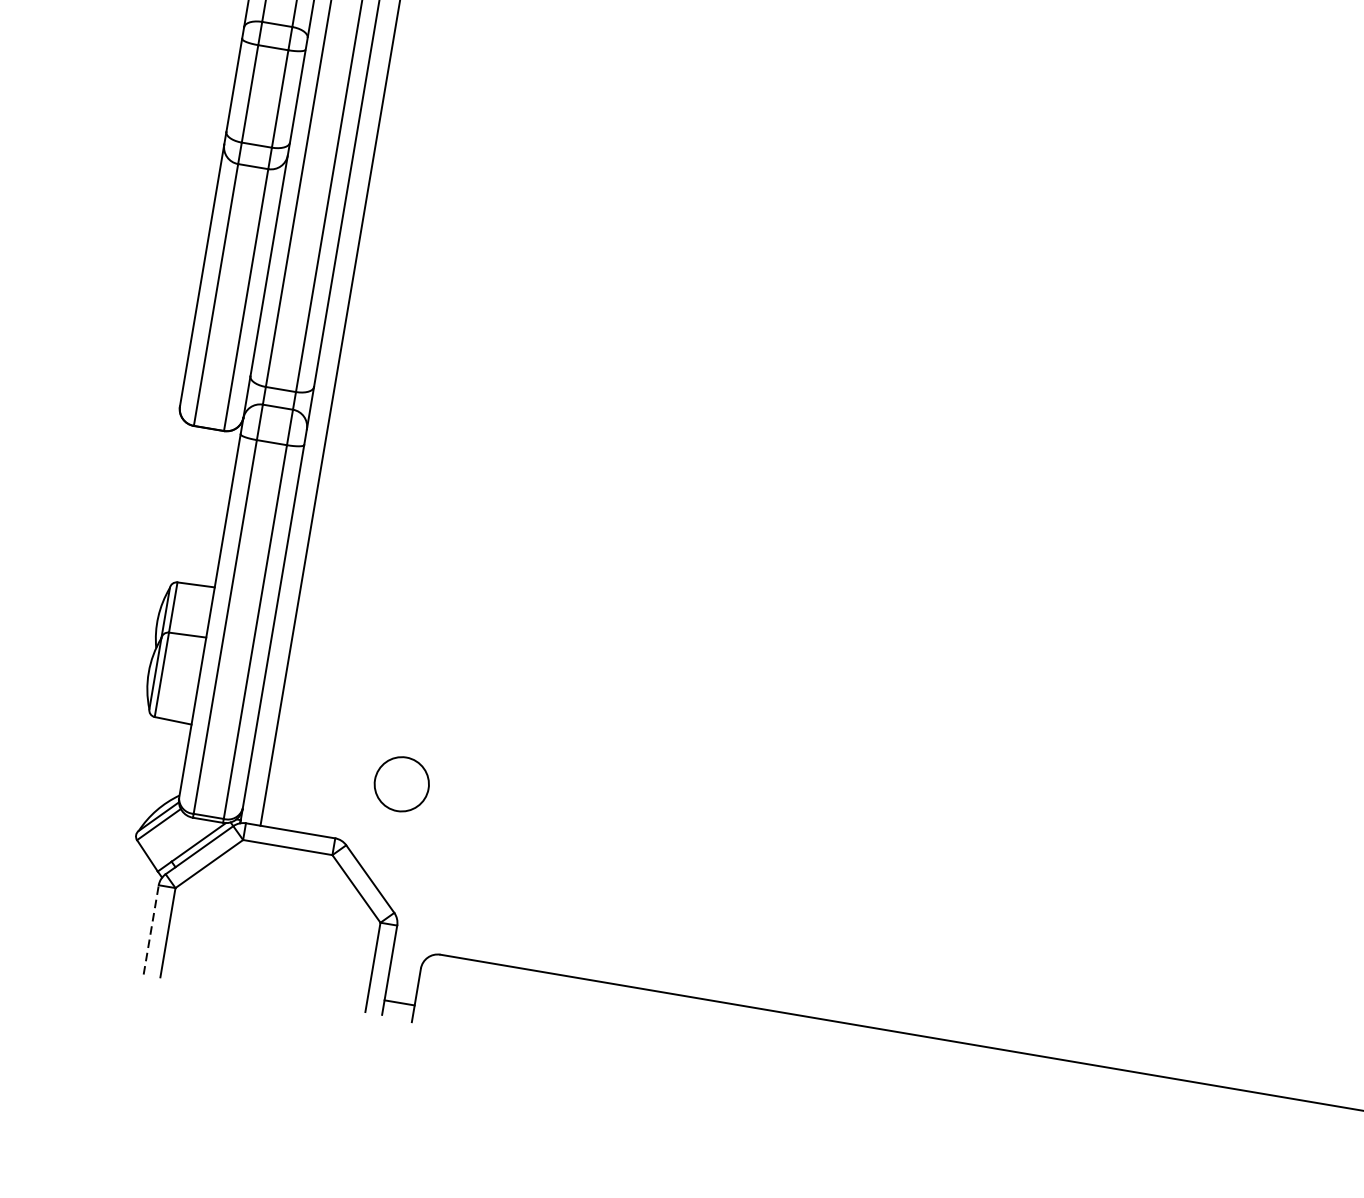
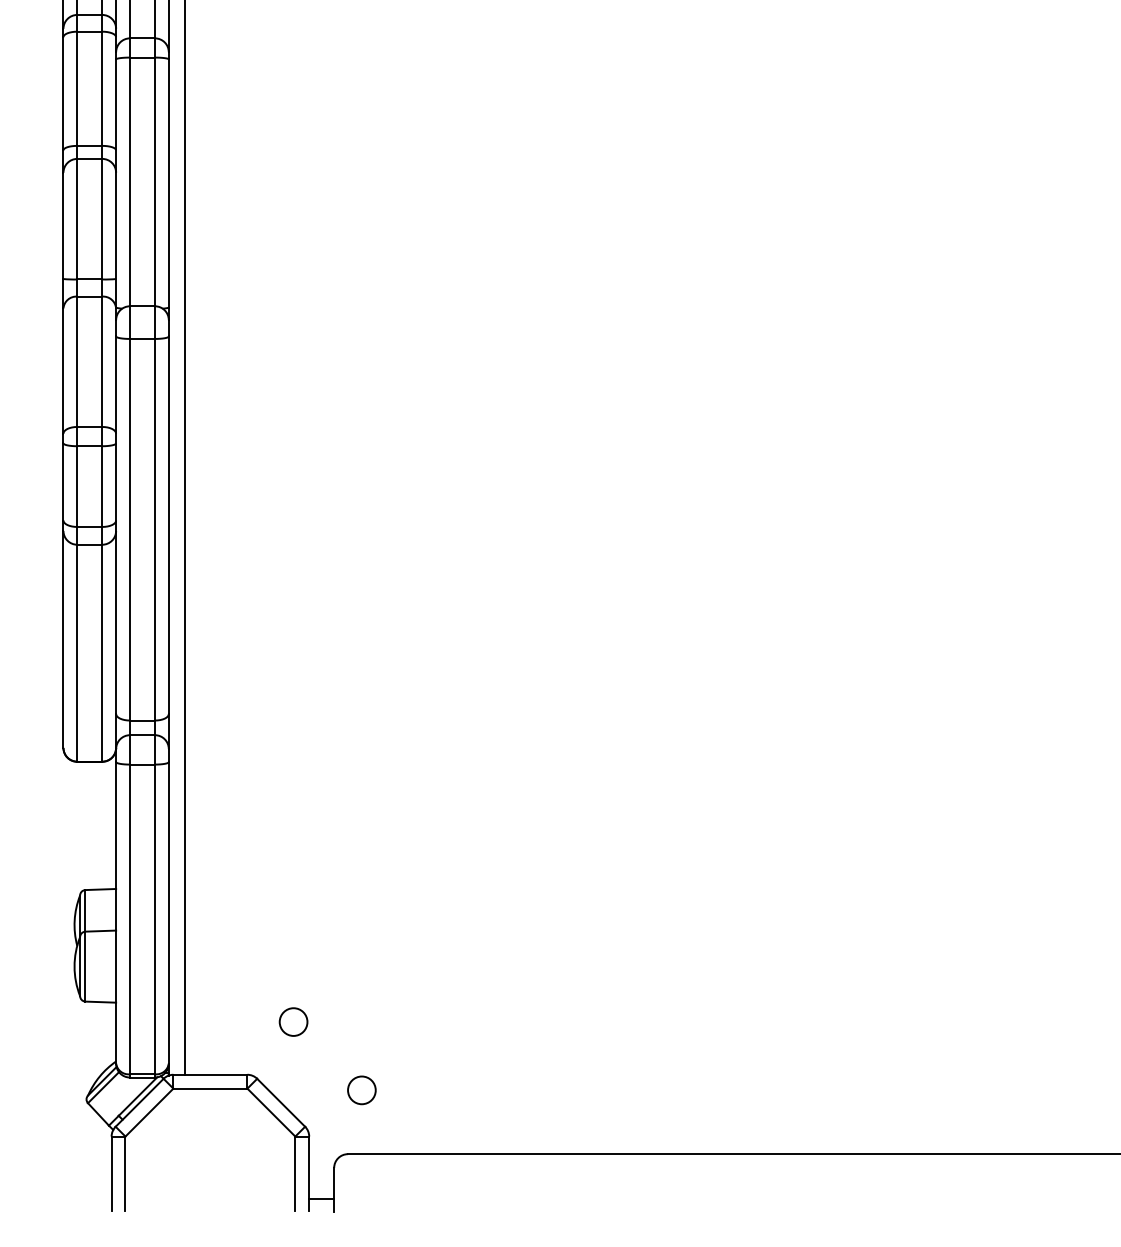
circle: (401, 783) -> (293, 1021), size x0.62
circle: (469, 880) -> (361, 1090), added
line: (151, 929) -> (111, 1173), dashed -> solid

